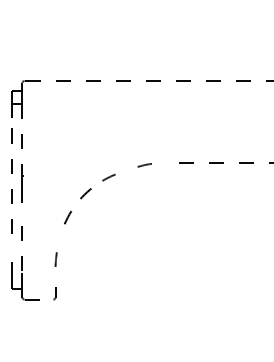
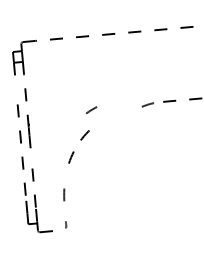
line: (144, 165) -> (147, 105), moved
part: (11, 173) -> (20, 143), moved
line: (108, 177) -> (91, 110), moved
part: (54, 293) -> (65, 224), size x0.6

